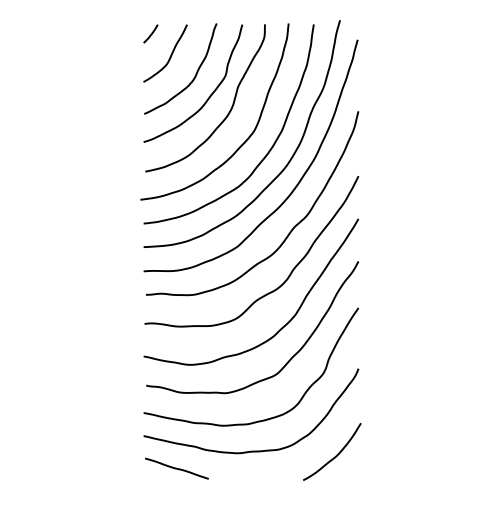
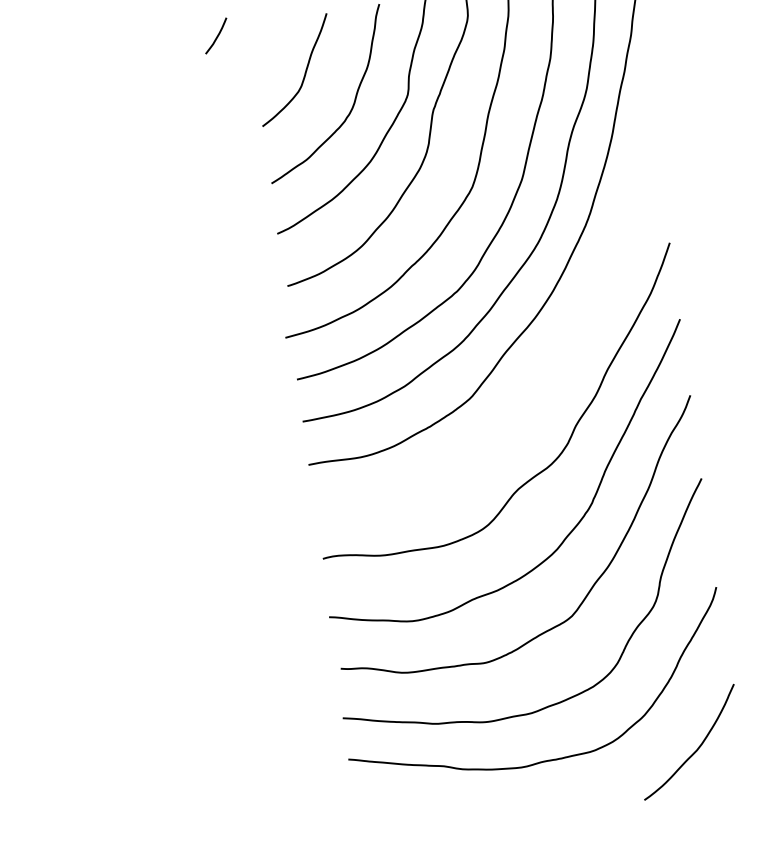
line: (151, 33) -> (217, 35), moved
curve: (289, 231) -> (559, 358), removed
line: (176, 468) -> (414, 809), removed

